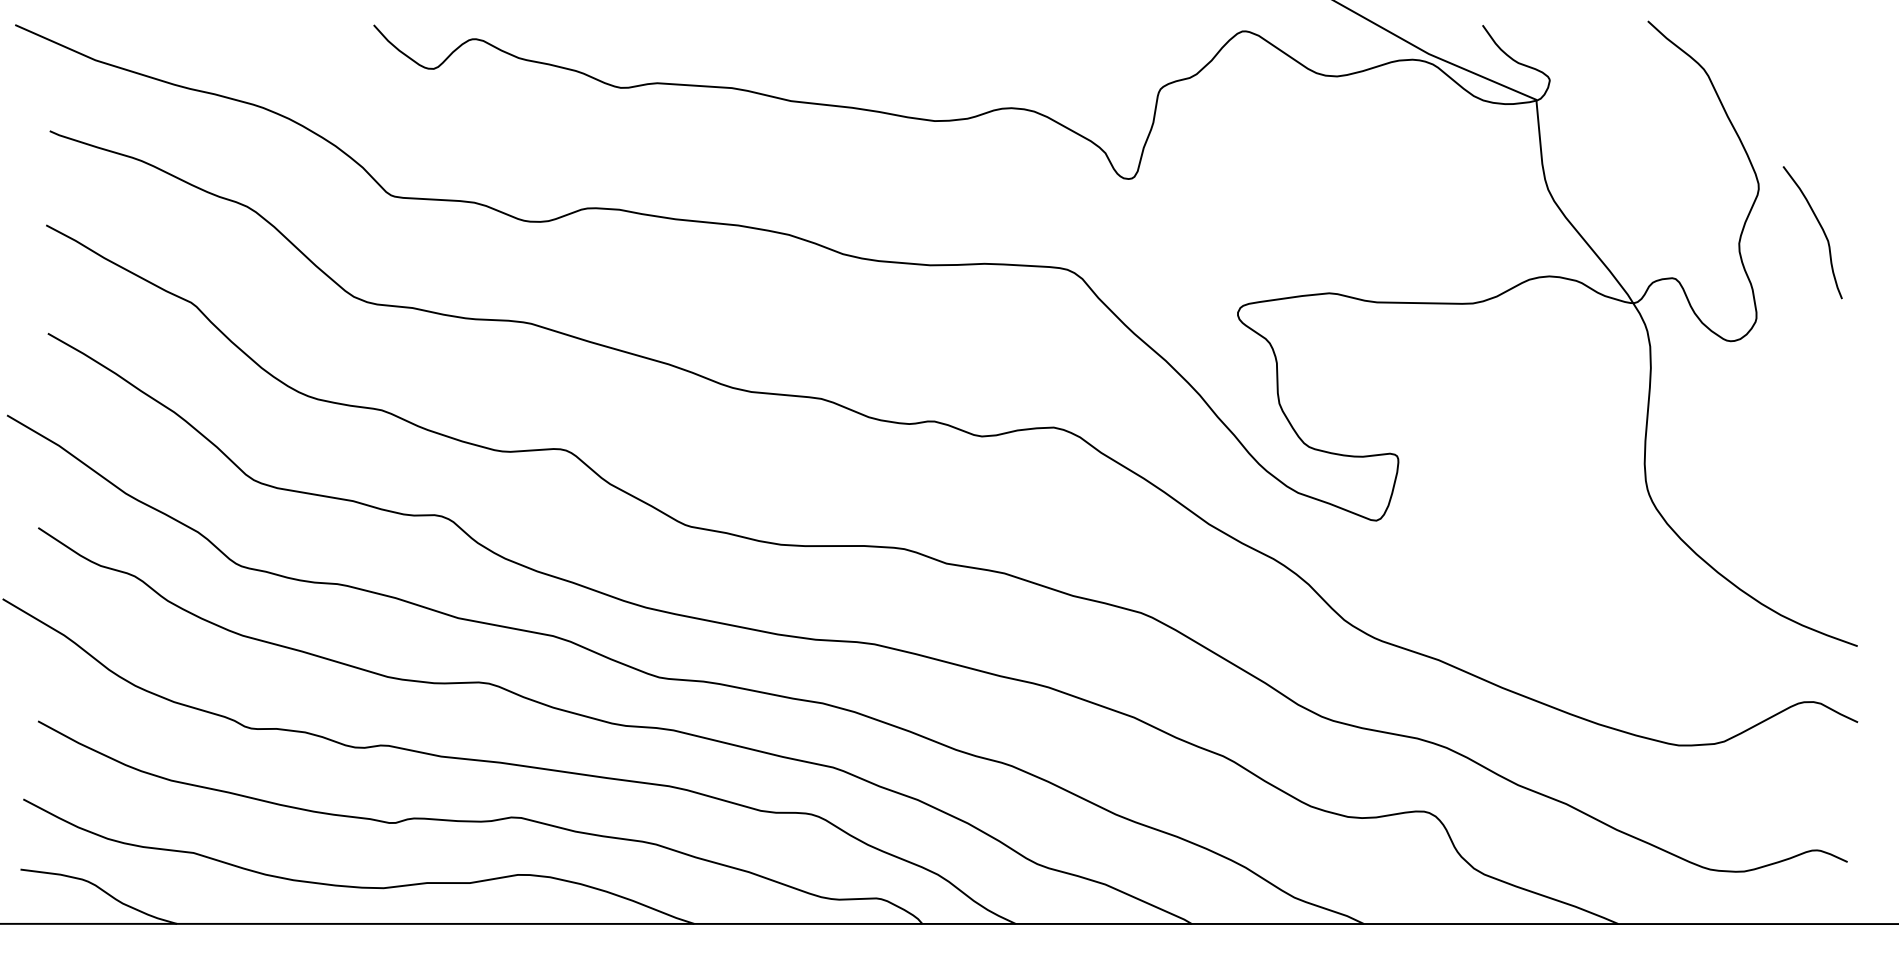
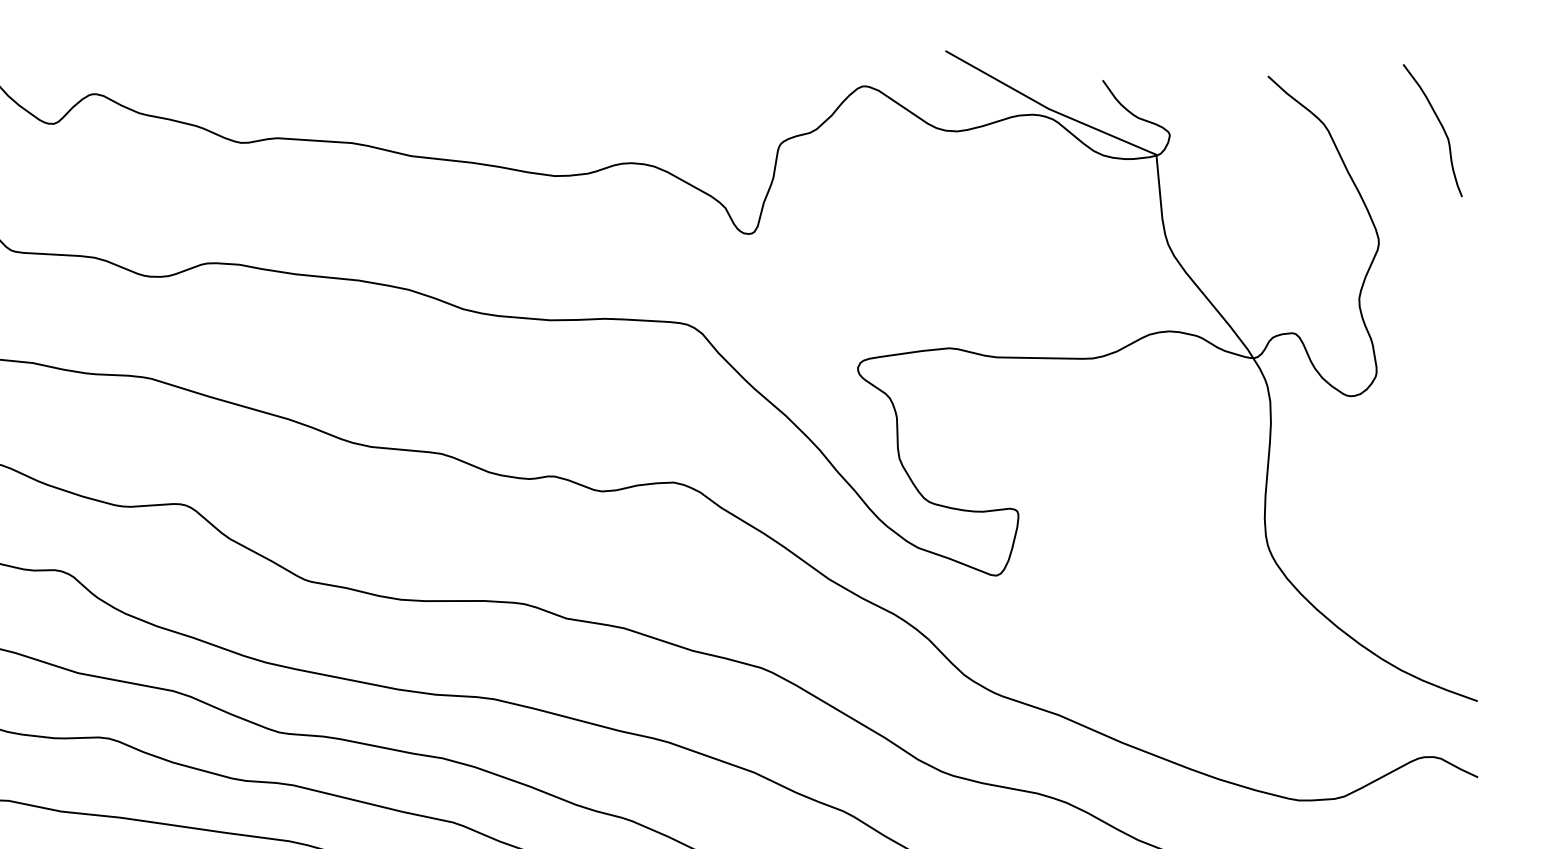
curve: (1820, 227) -> (1440, 125), moved

